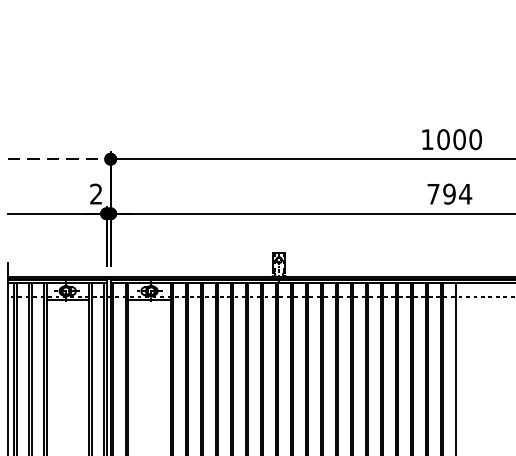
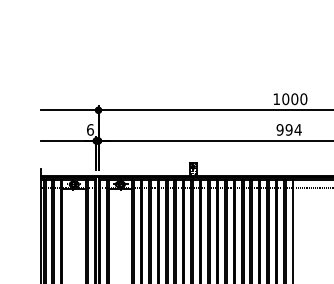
line: (59, 159) -> (69, 110), dashed -> solid
text: (96, 193) -> (90, 129), 2 -> 6
text: (432, 193) -> (279, 129), 794 -> 994

